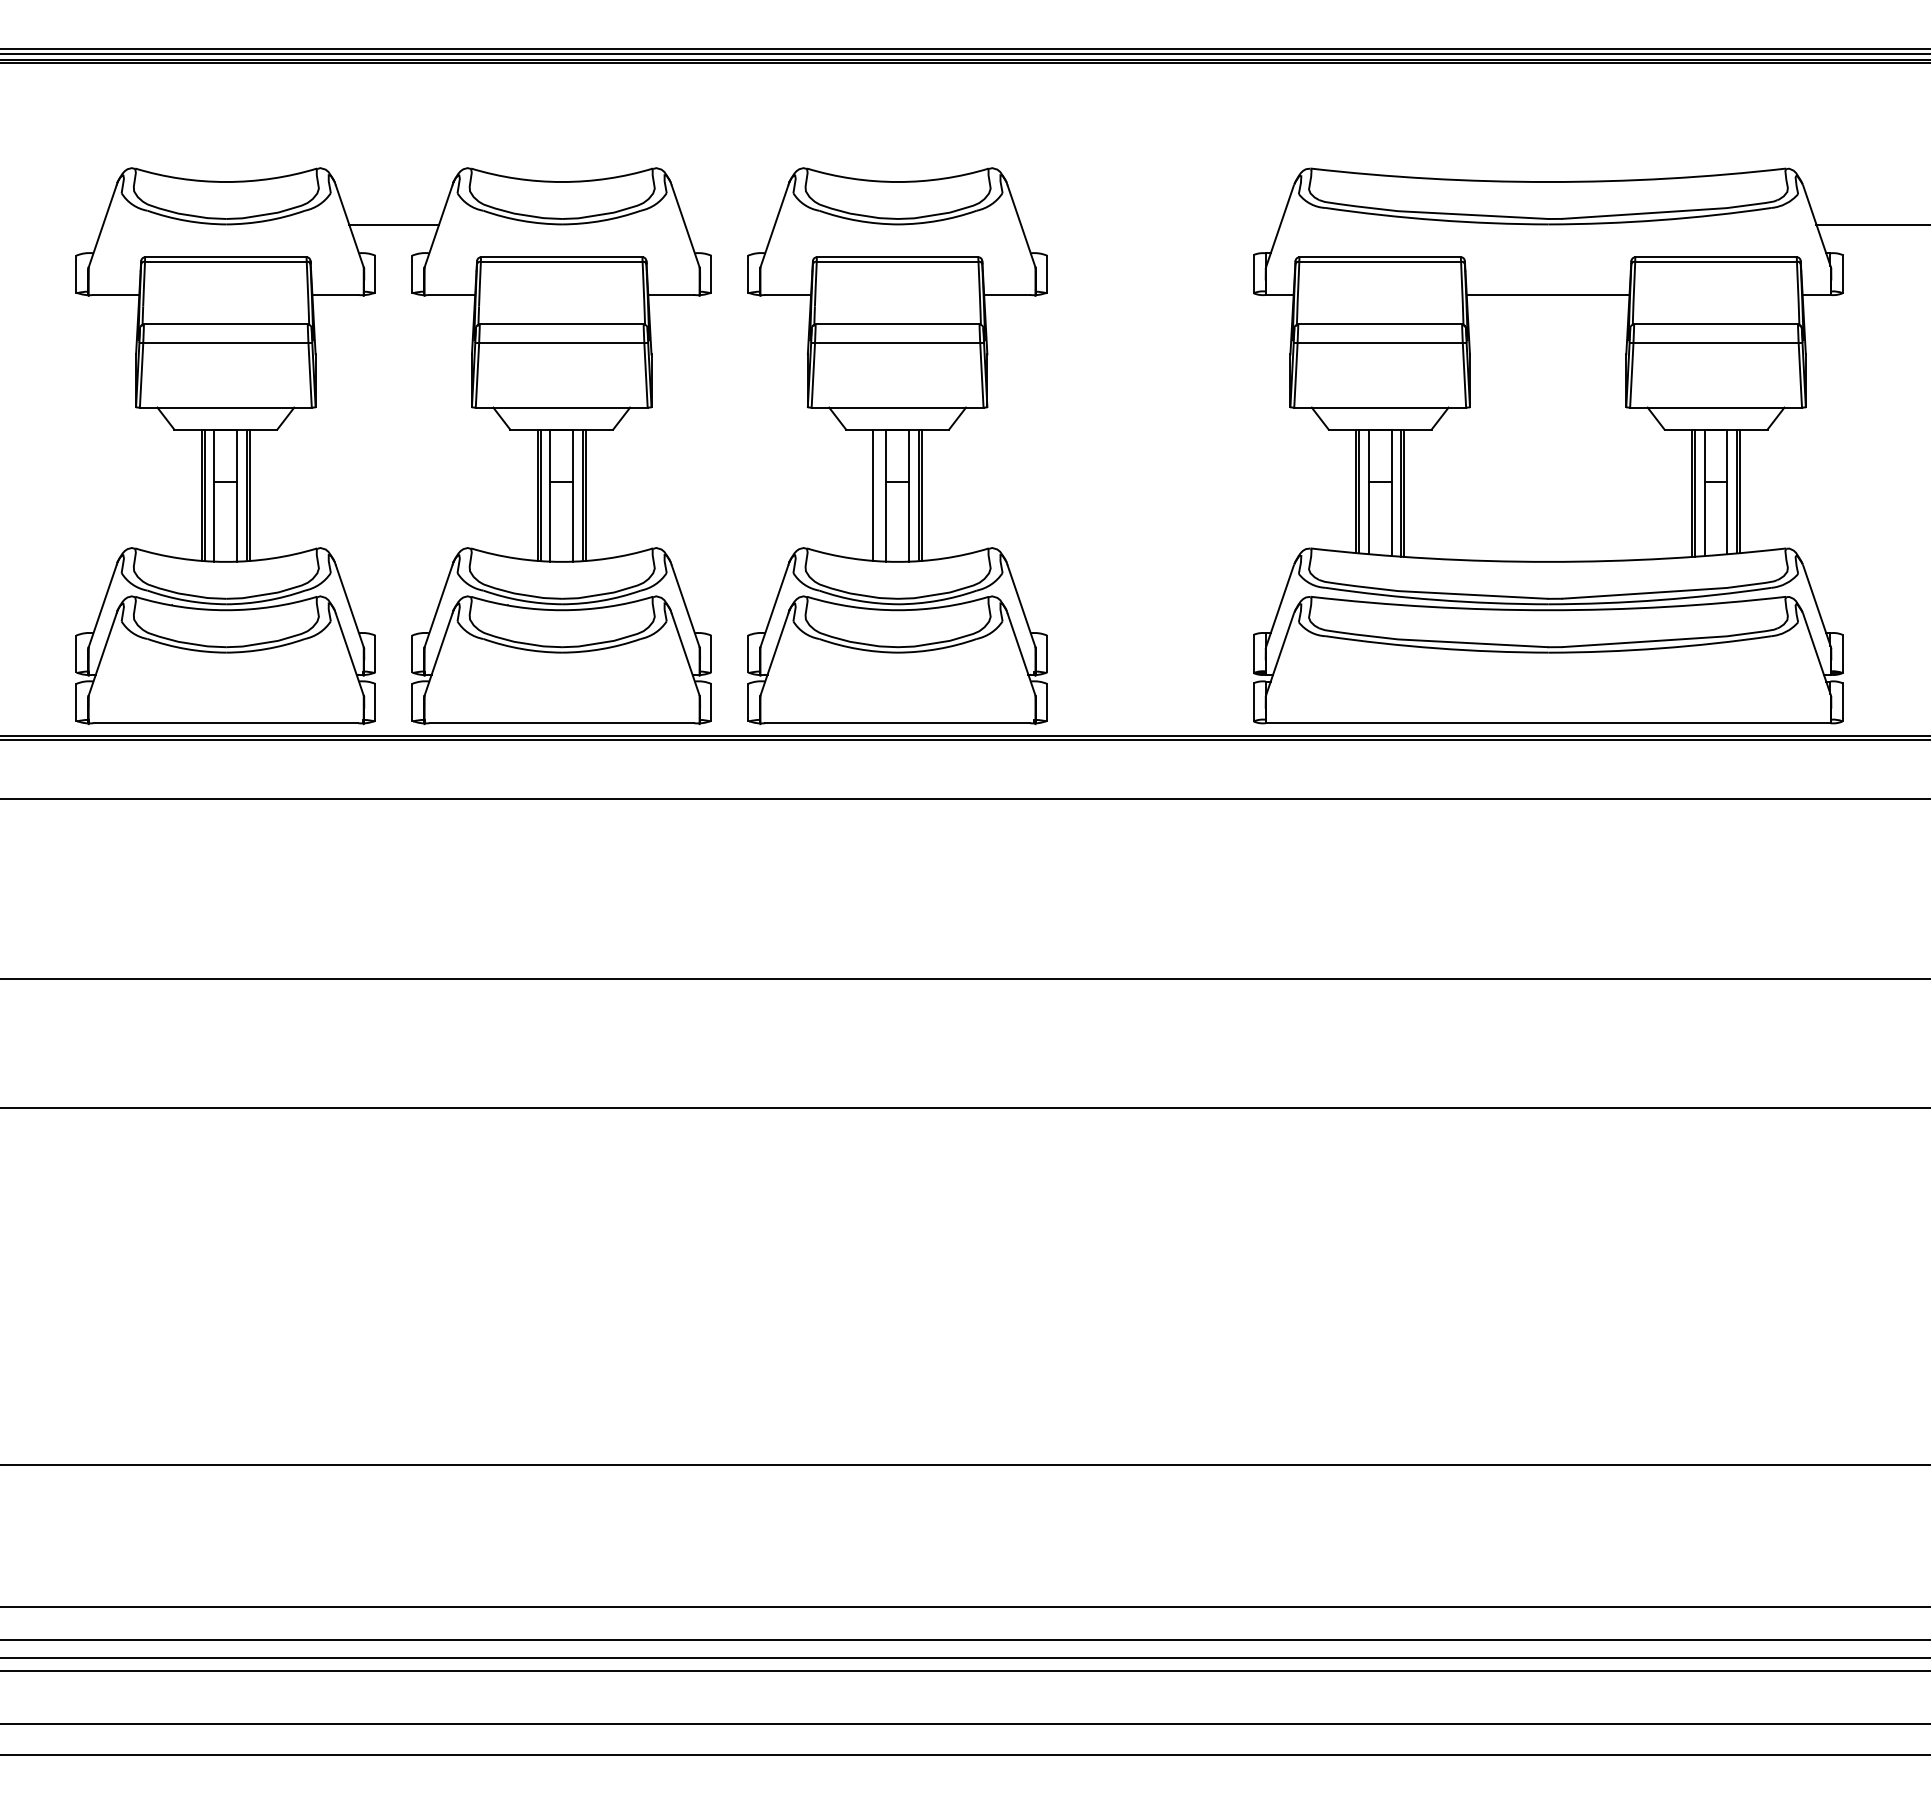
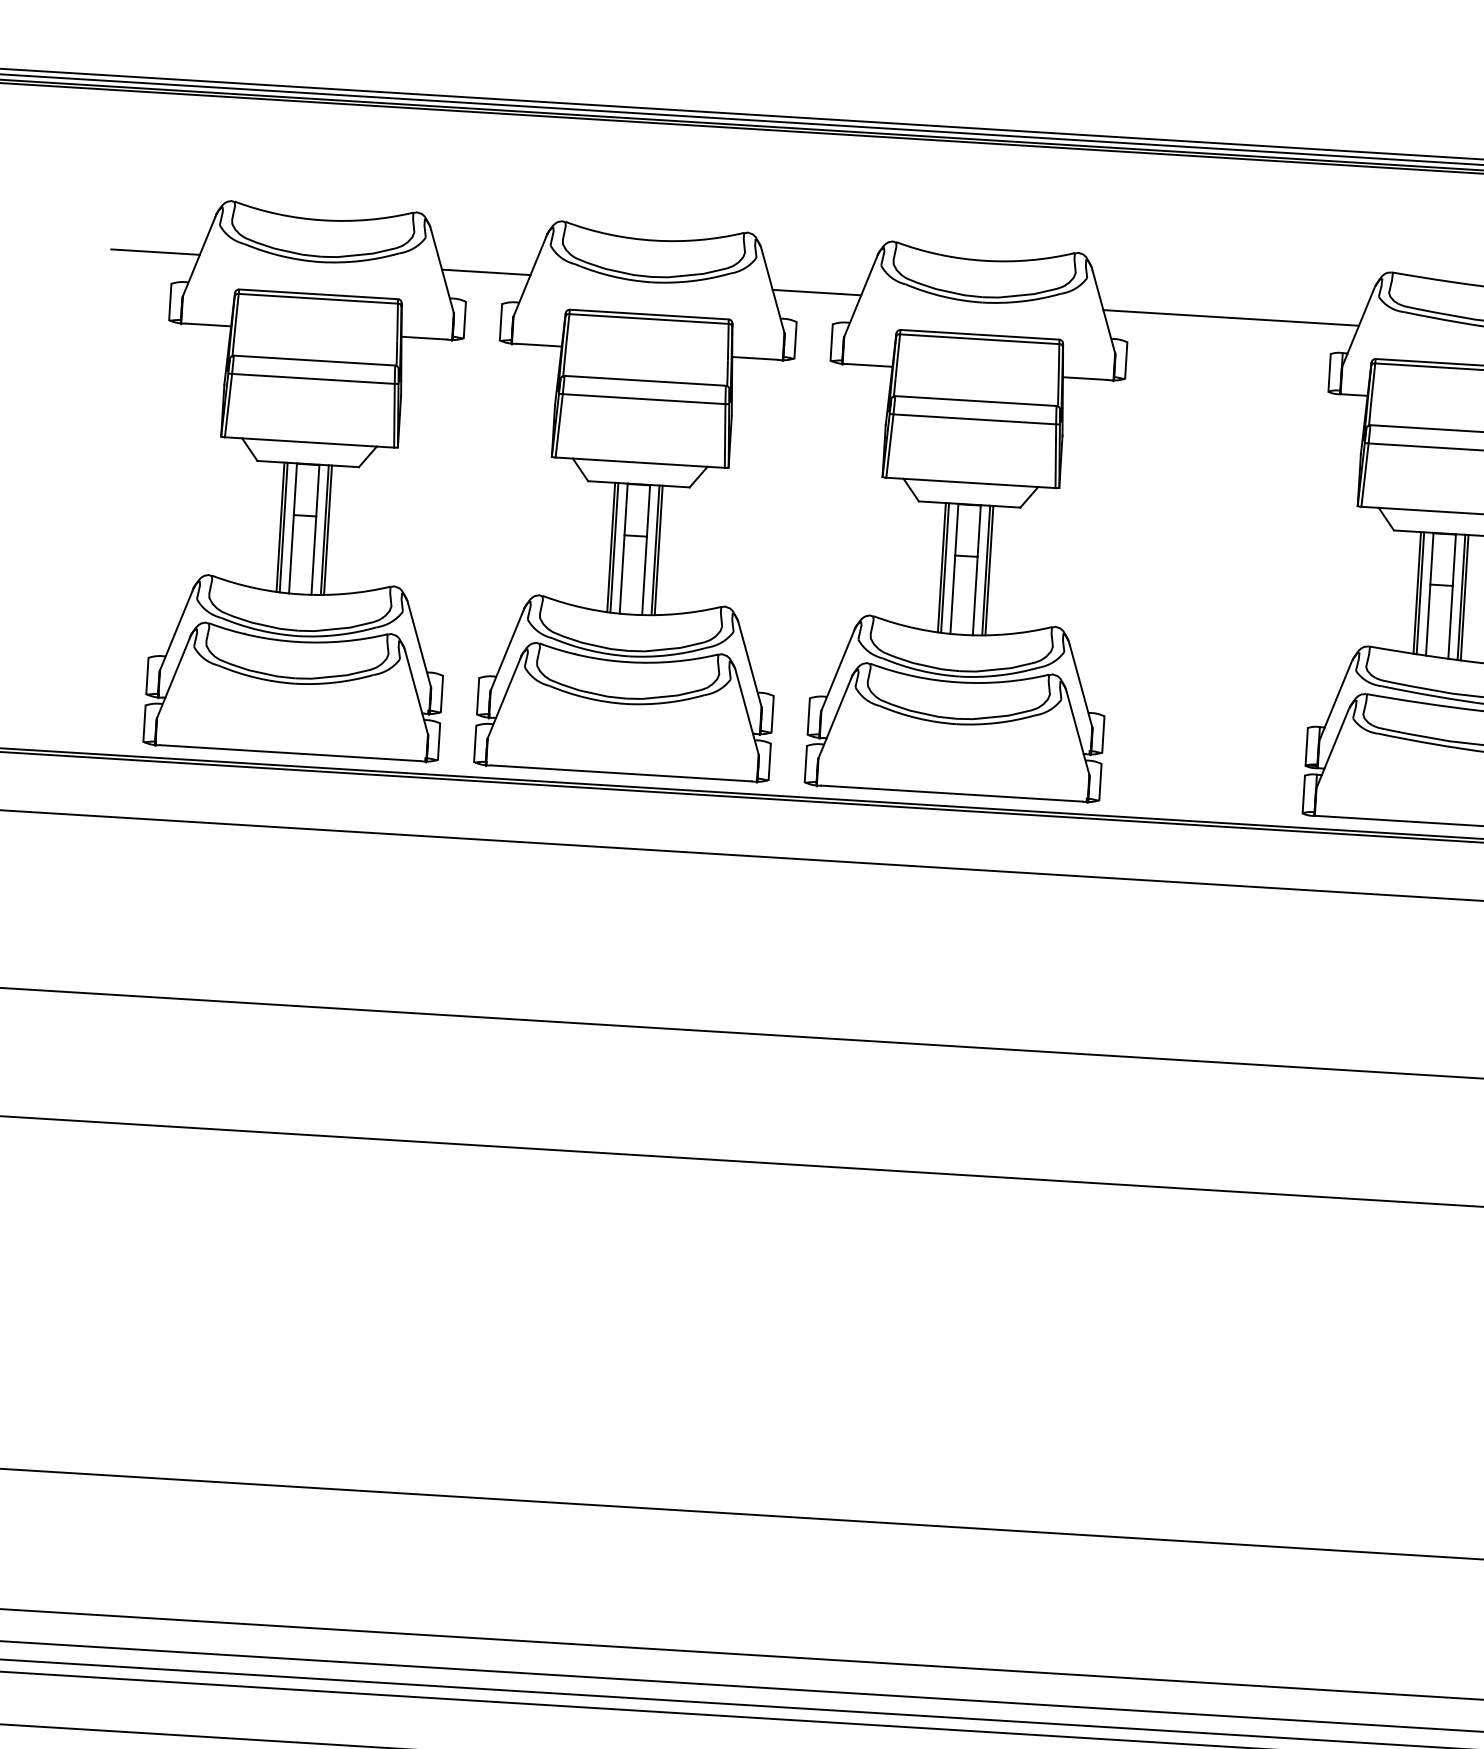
line: (58, 224) -> (155, 252), added
line: (730, 224) -> (817, 292), added
line: (1150, 224) -> (1230, 317), added
line: (876, 495) -> (944, 568), added

